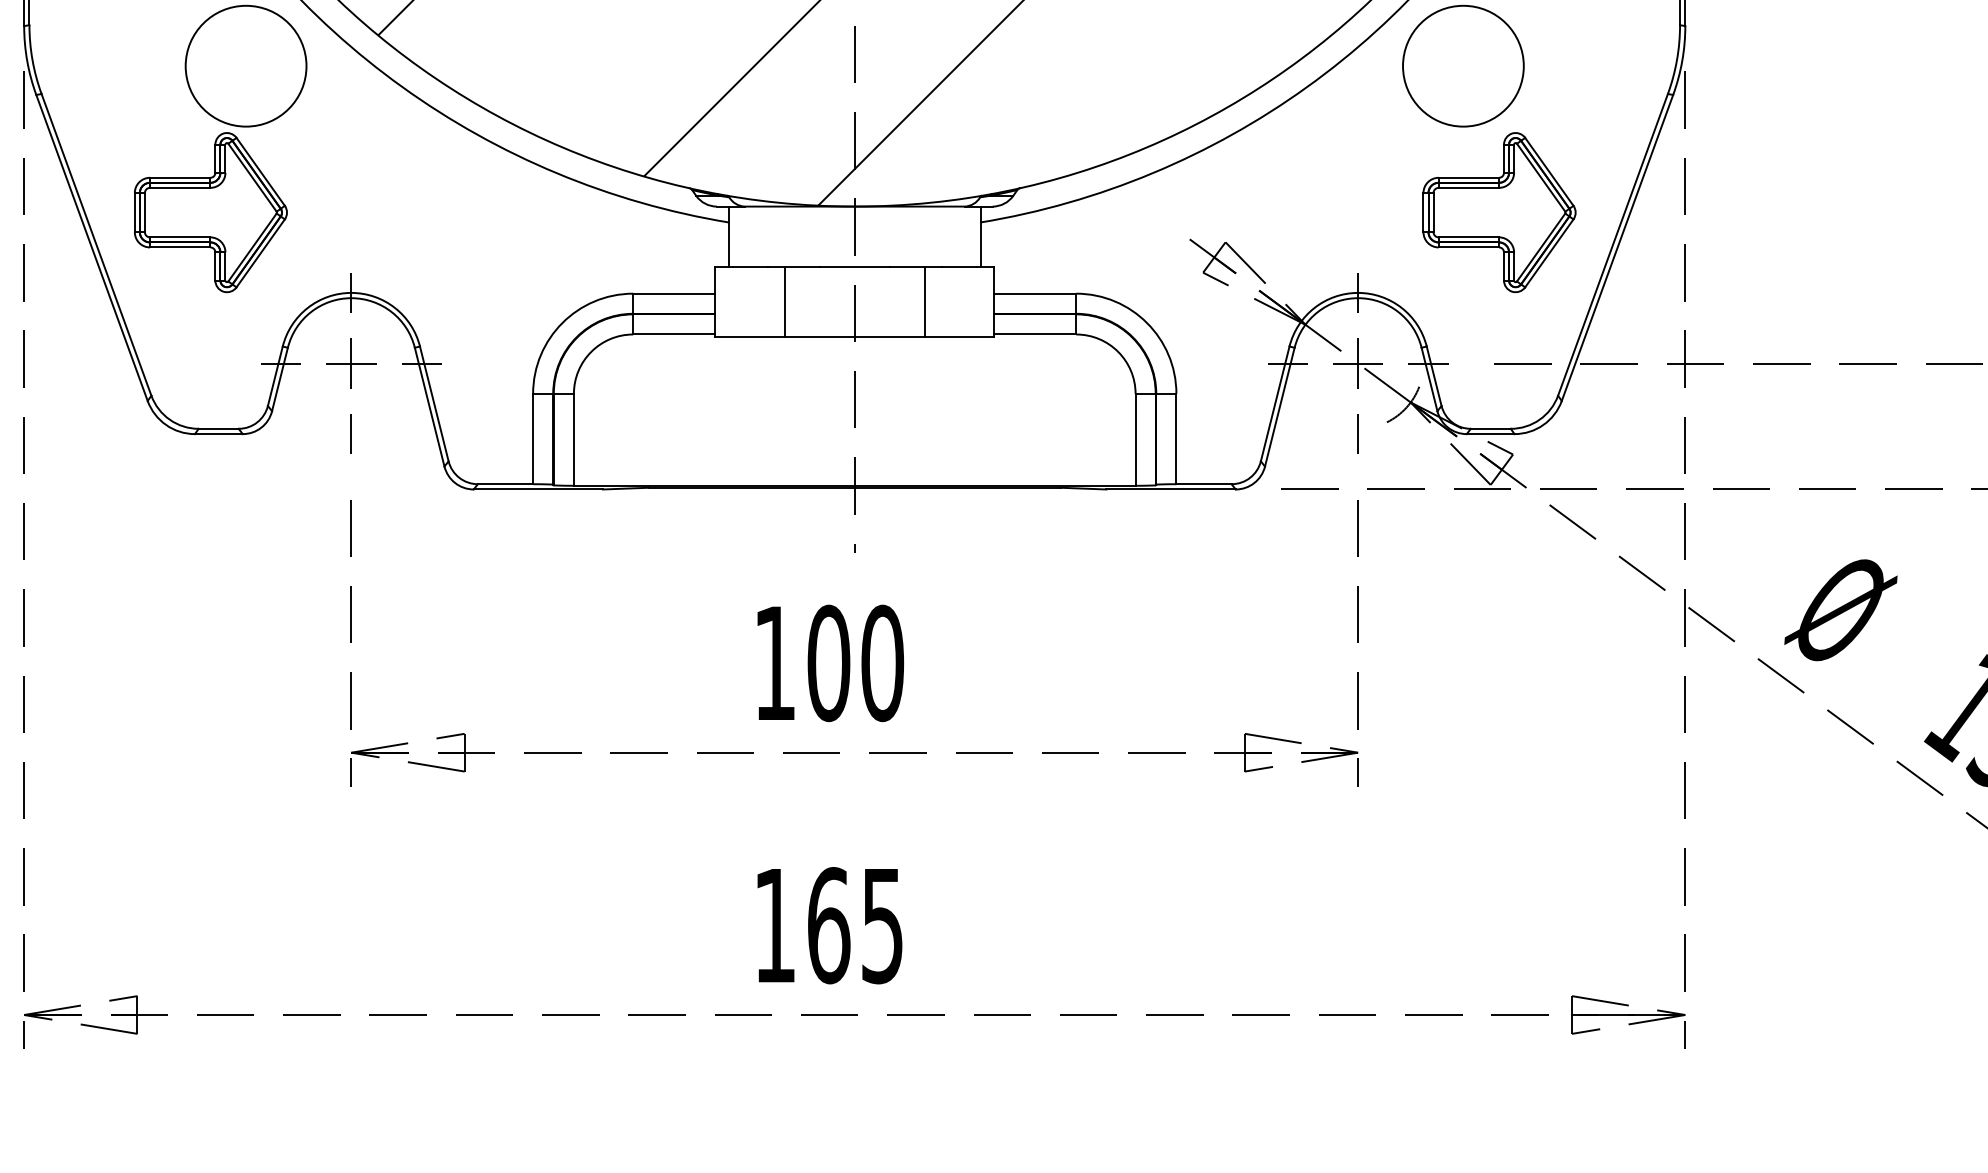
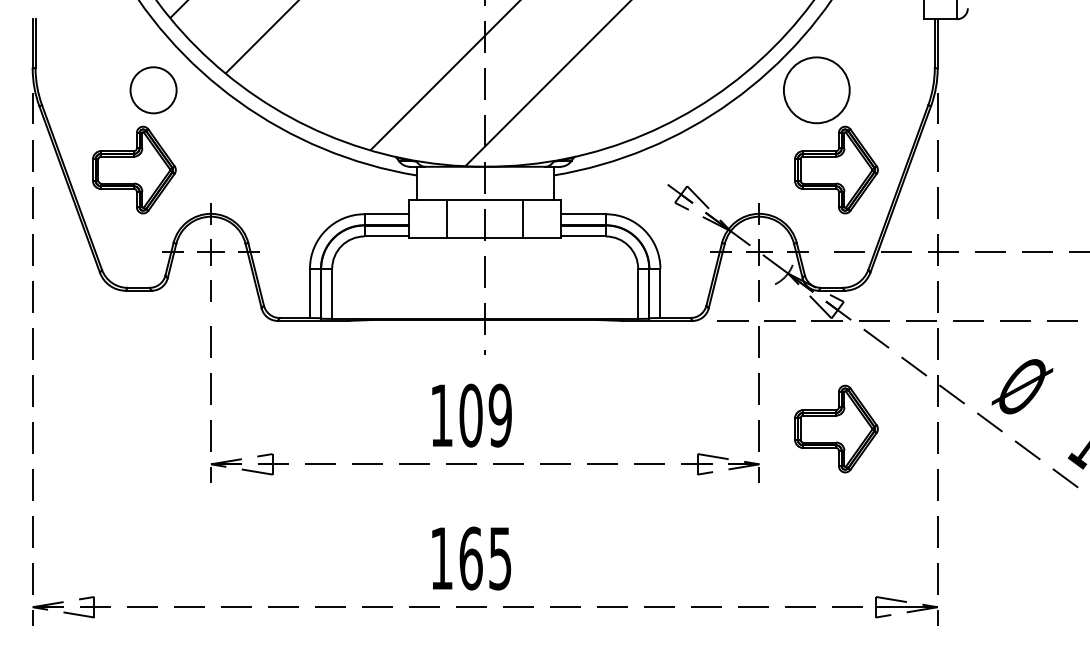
circle: (245, 66) -> (153, 90), size x0.7
text: (881, 663) -> (499, 415), 100 -> 109
part: (1499, 686) -> (836, 428), added

